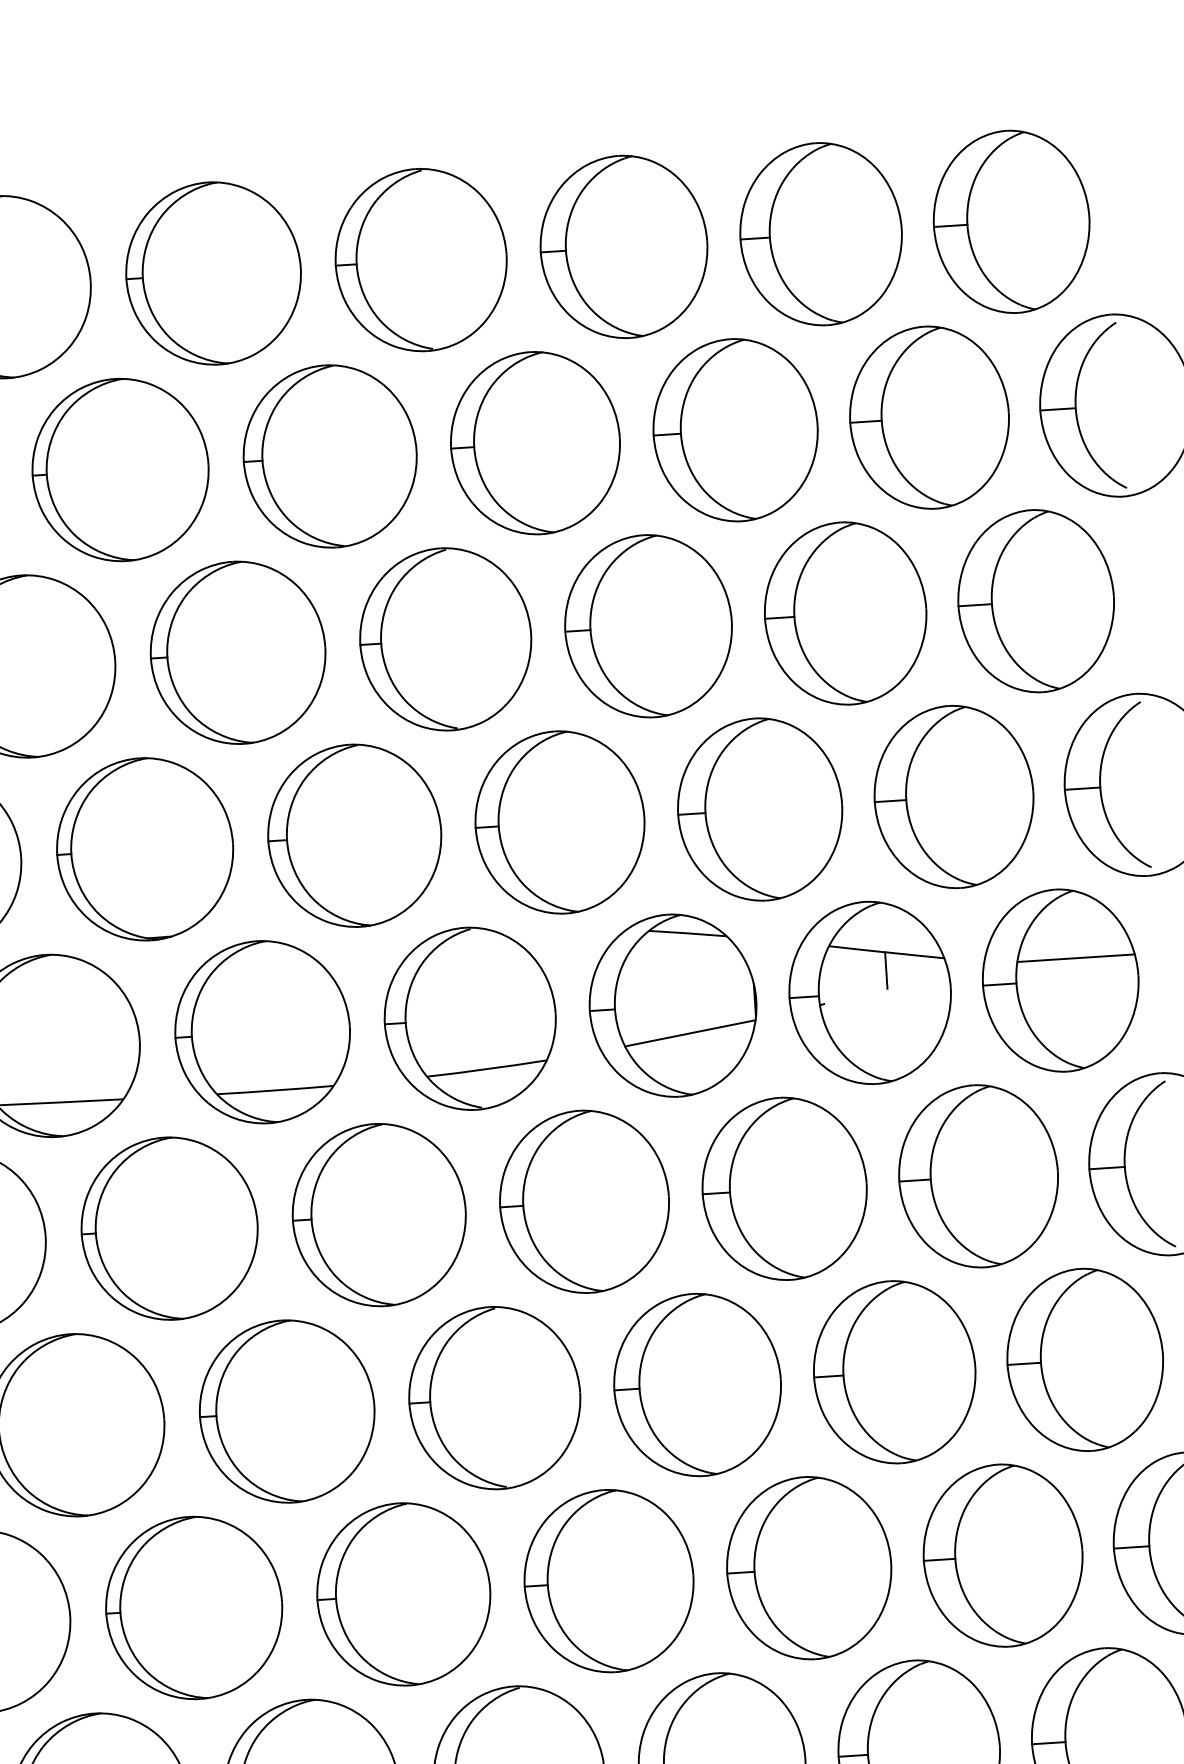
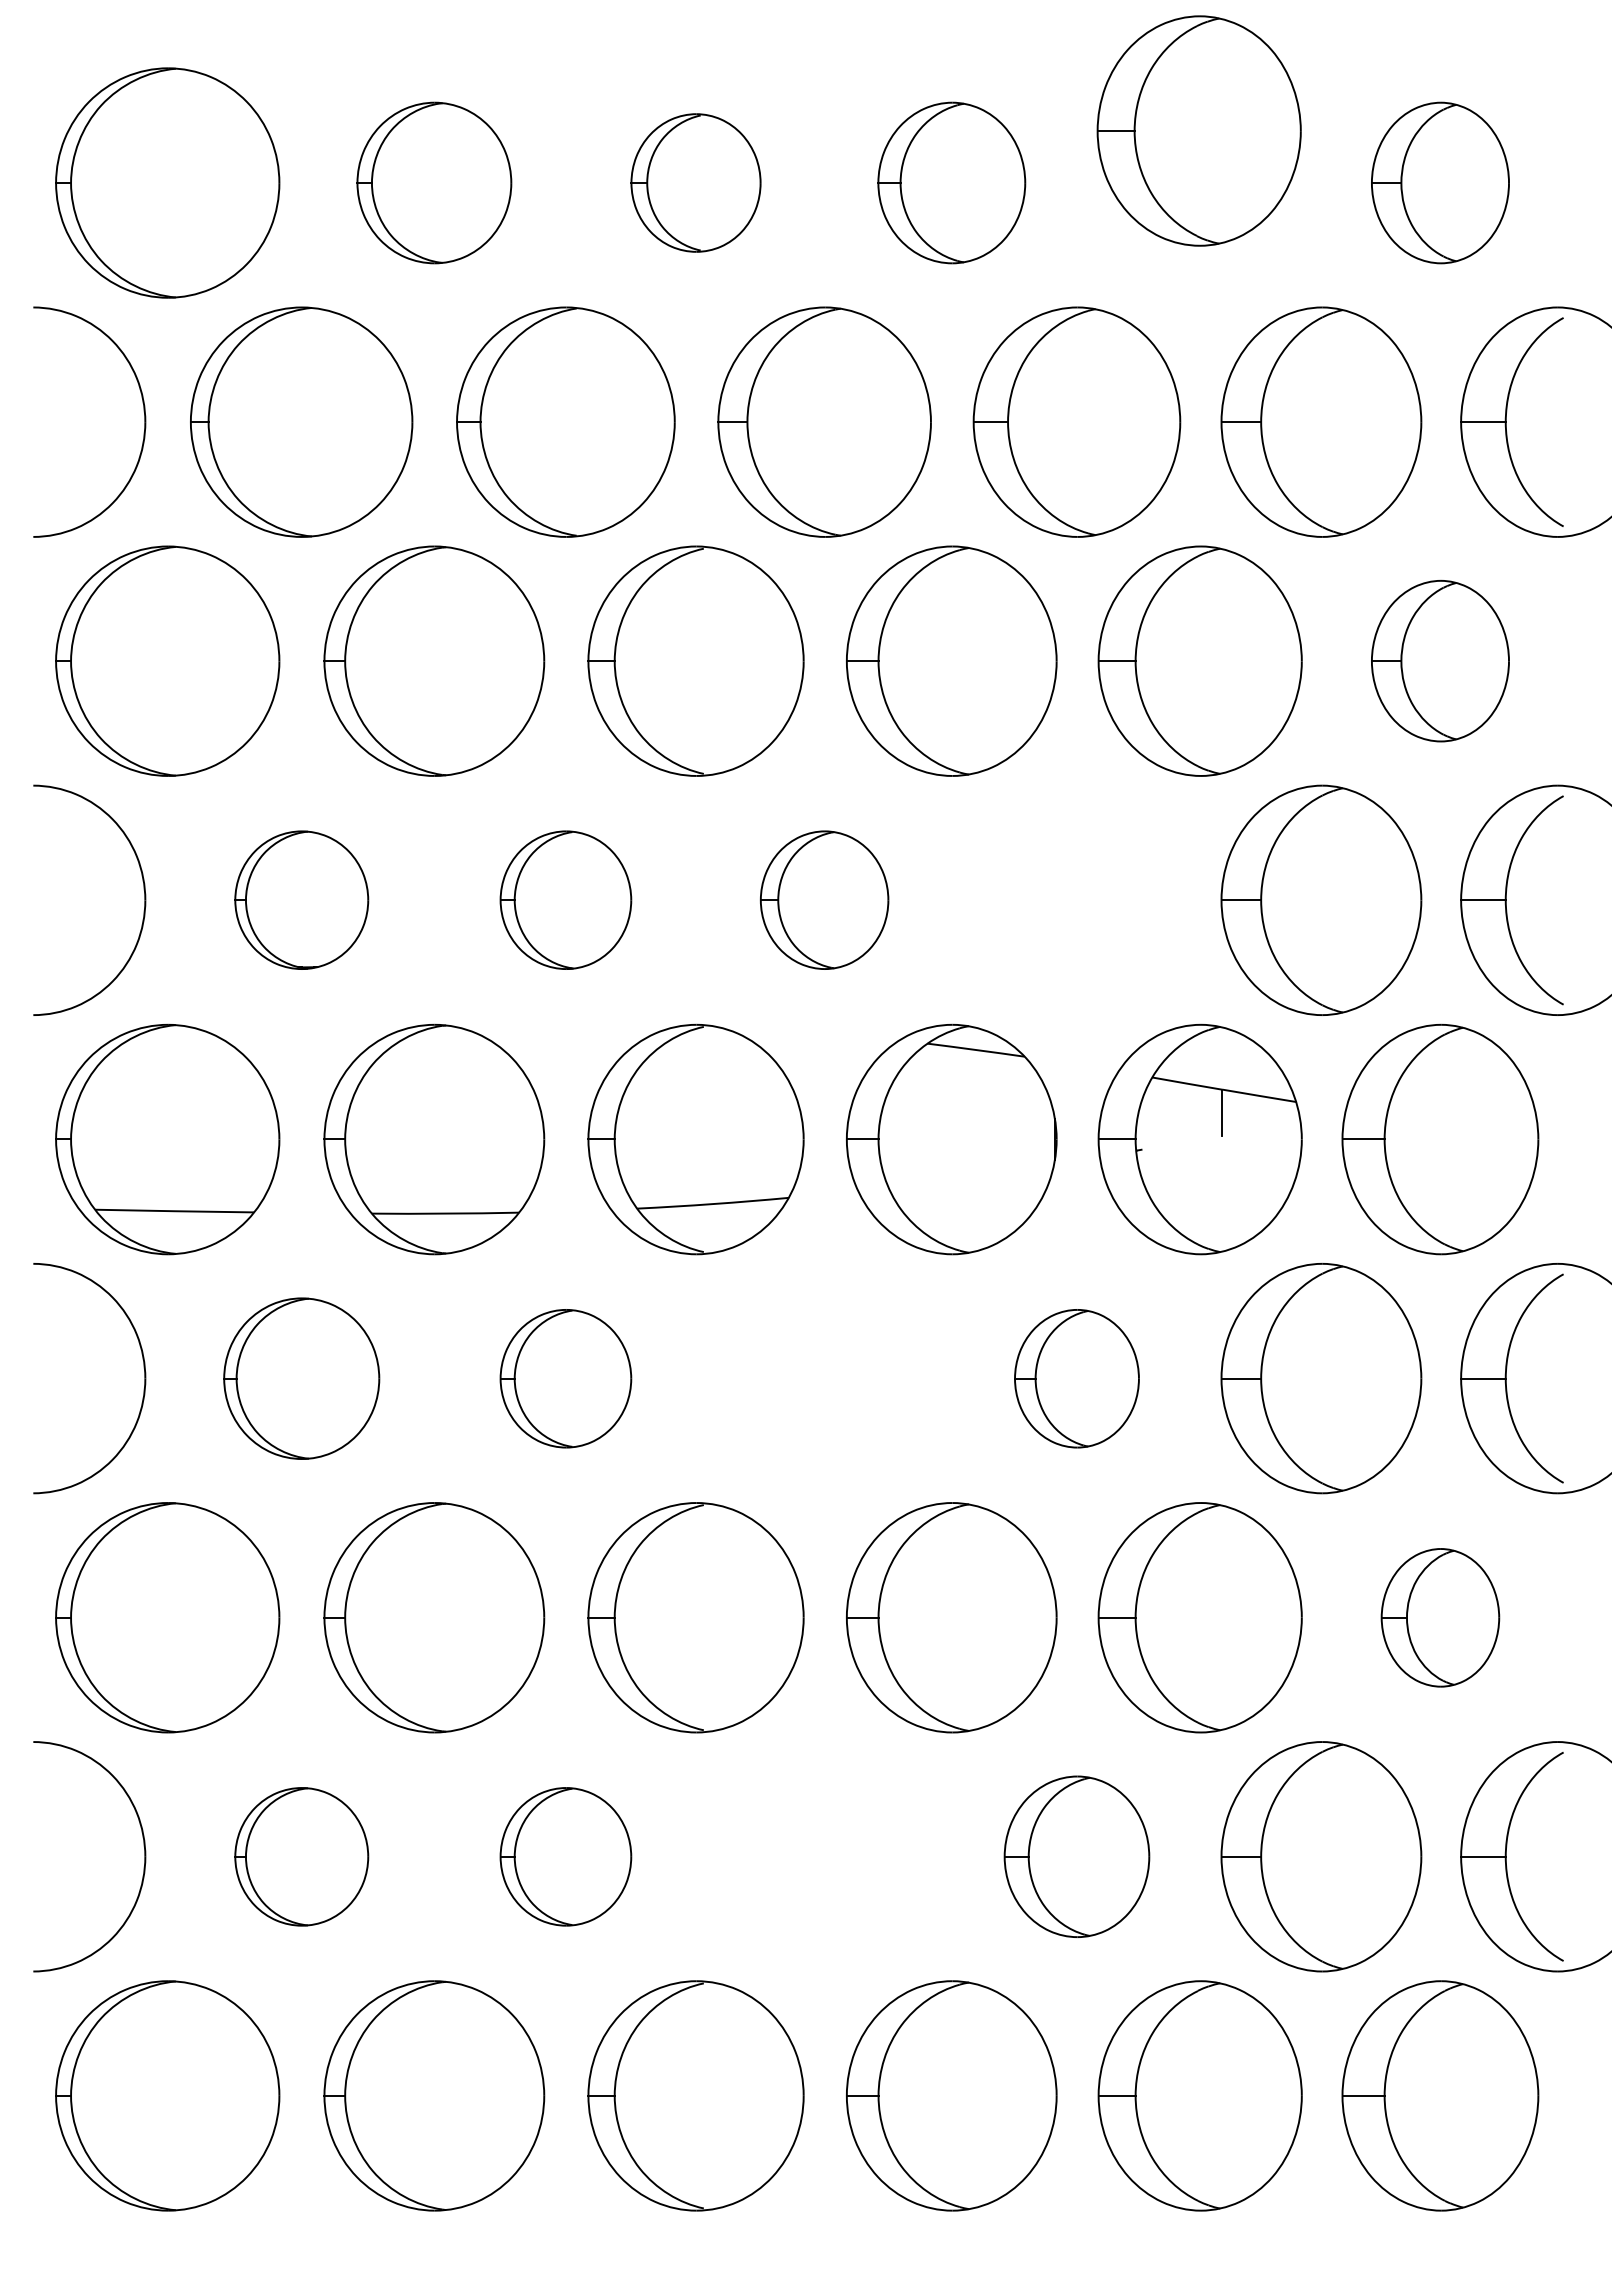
part: (1011, 221) -> (1440, 182), size x0.7
part: (820, 233) -> (1198, 130), moved
part: (623, 246) -> (951, 182), size x0.7
part: (420, 259) -> (695, 182), size x0.6
part: (213, 273) -> (434, 182), size x0.7
part: (1036, 600) -> (1440, 660), size x0.7
part: (759, 808) -> (1076, 899), removed
part: (559, 821) -> (824, 899), size x0.6
part: (354, 835) -> (565, 899), size x0.6
part: (144, 848) -> (301, 899), size x0.6
line: (1076, 958) -> (1461, 1112), removed
line: (690, 1033) -> (971, 1175), removed
part: (784, 1188) -> (1076, 1378), size x0.6
part: (584, 1201) -> (824, 1378), removed
part: (378, 1215) -> (565, 1378), size x0.6
part: (169, 1228) -> (301, 1378), size x0.7
part: (1085, 1359) -> (1440, 1617), size x0.6
part: (808, 1568) -> (1076, 1856), size x0.7
part: (608, 1580) -> (824, 1856), removed
part: (403, 1594) -> (565, 1856), size x0.6
part: (194, 1607) -> (301, 1856), size x0.6

